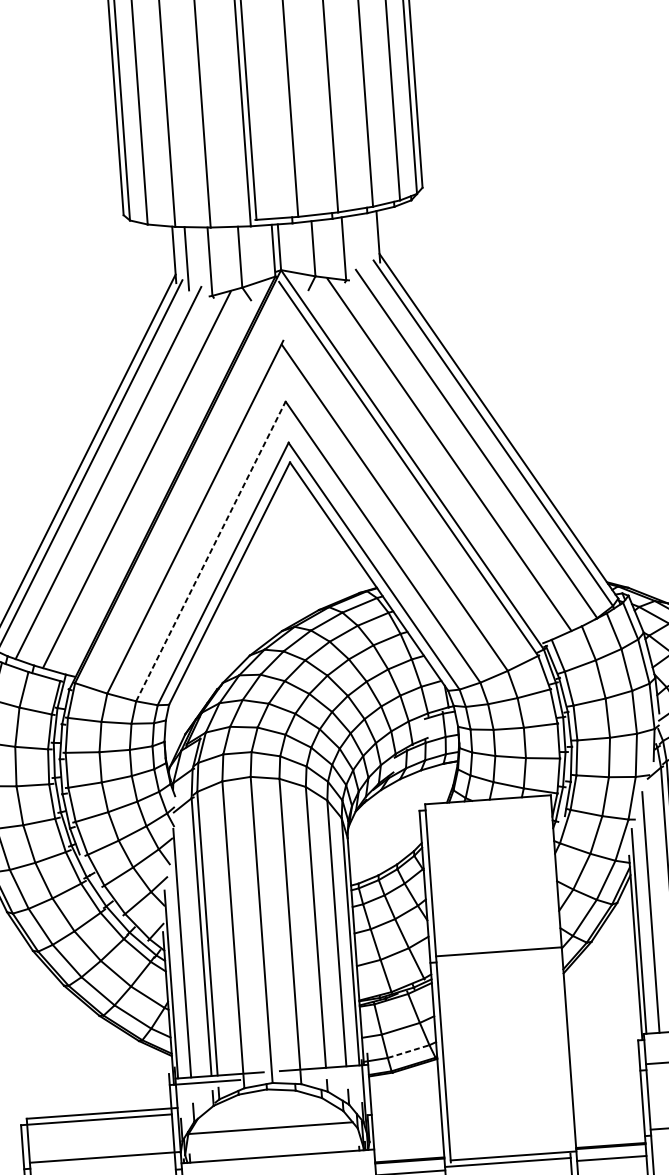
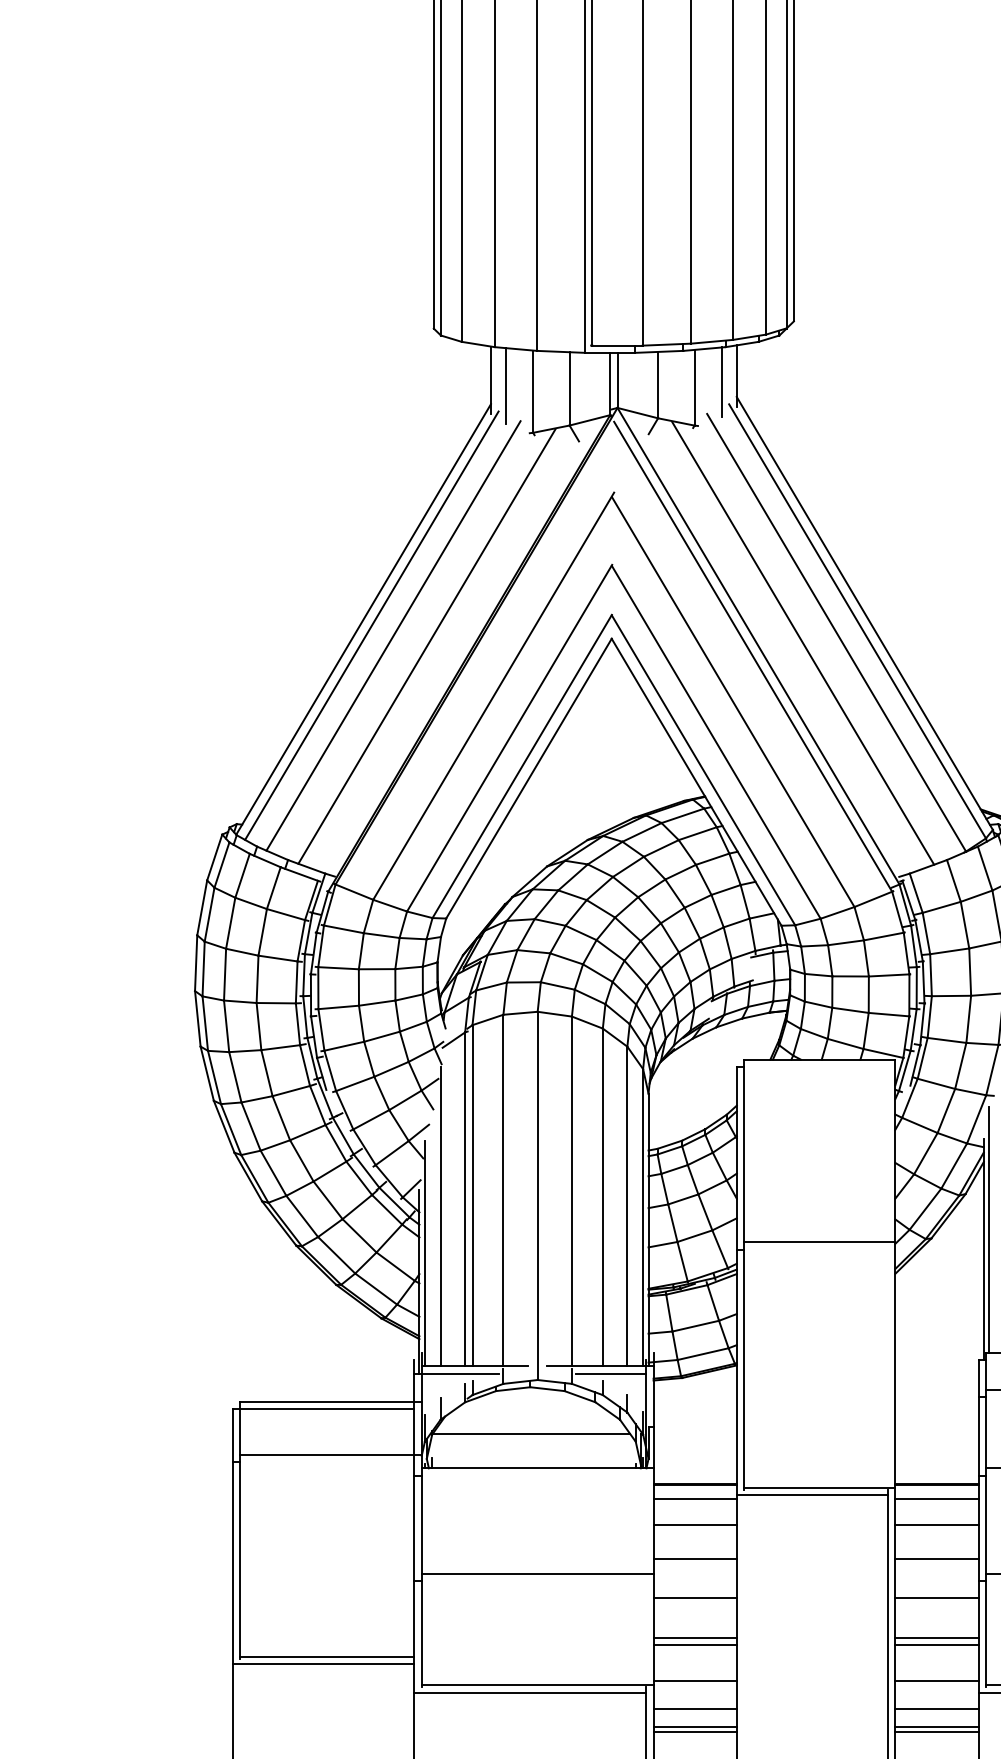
line: (366, 242) -> (722, 382), added
line: (210, 550) -> (509, 737), dashed -> solid
line: (408, 1051) -> (703, 1354), dashed -> solid
line: (333, 1073) -> (611, 1373), added

